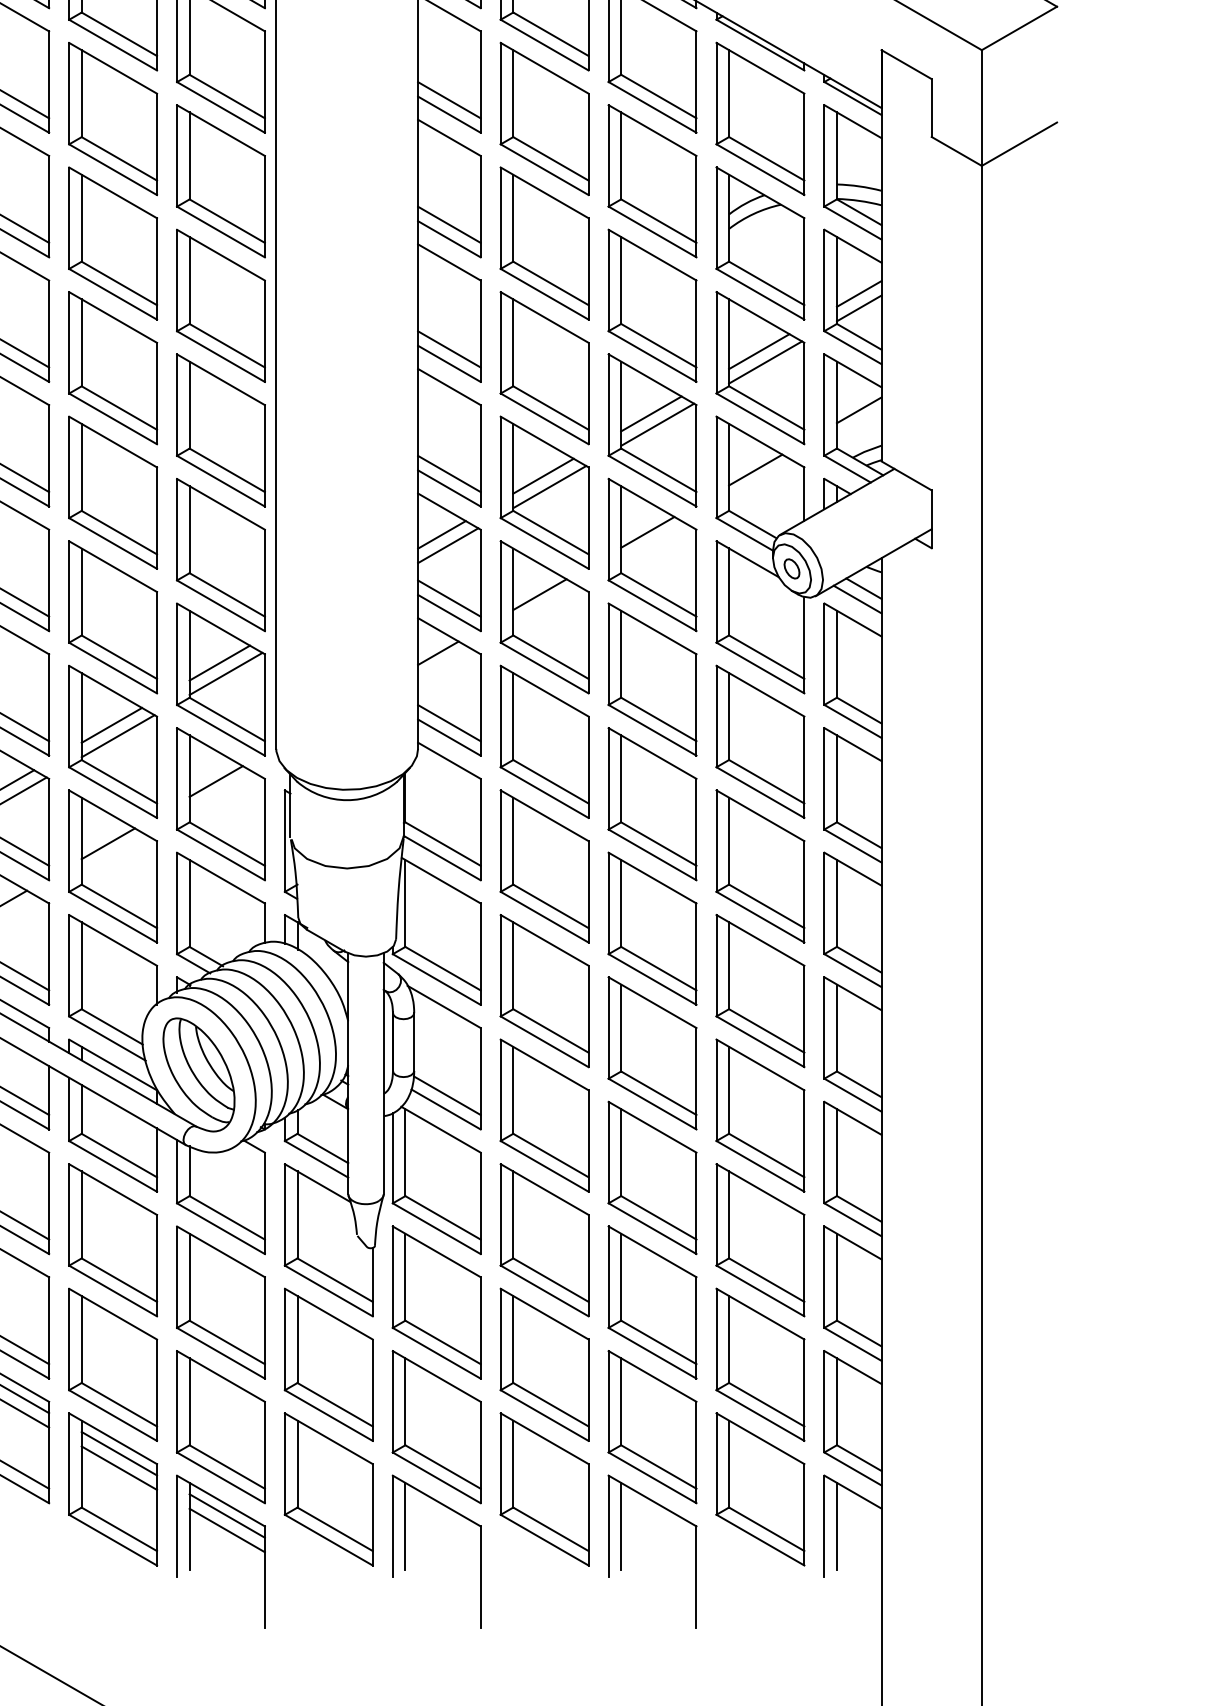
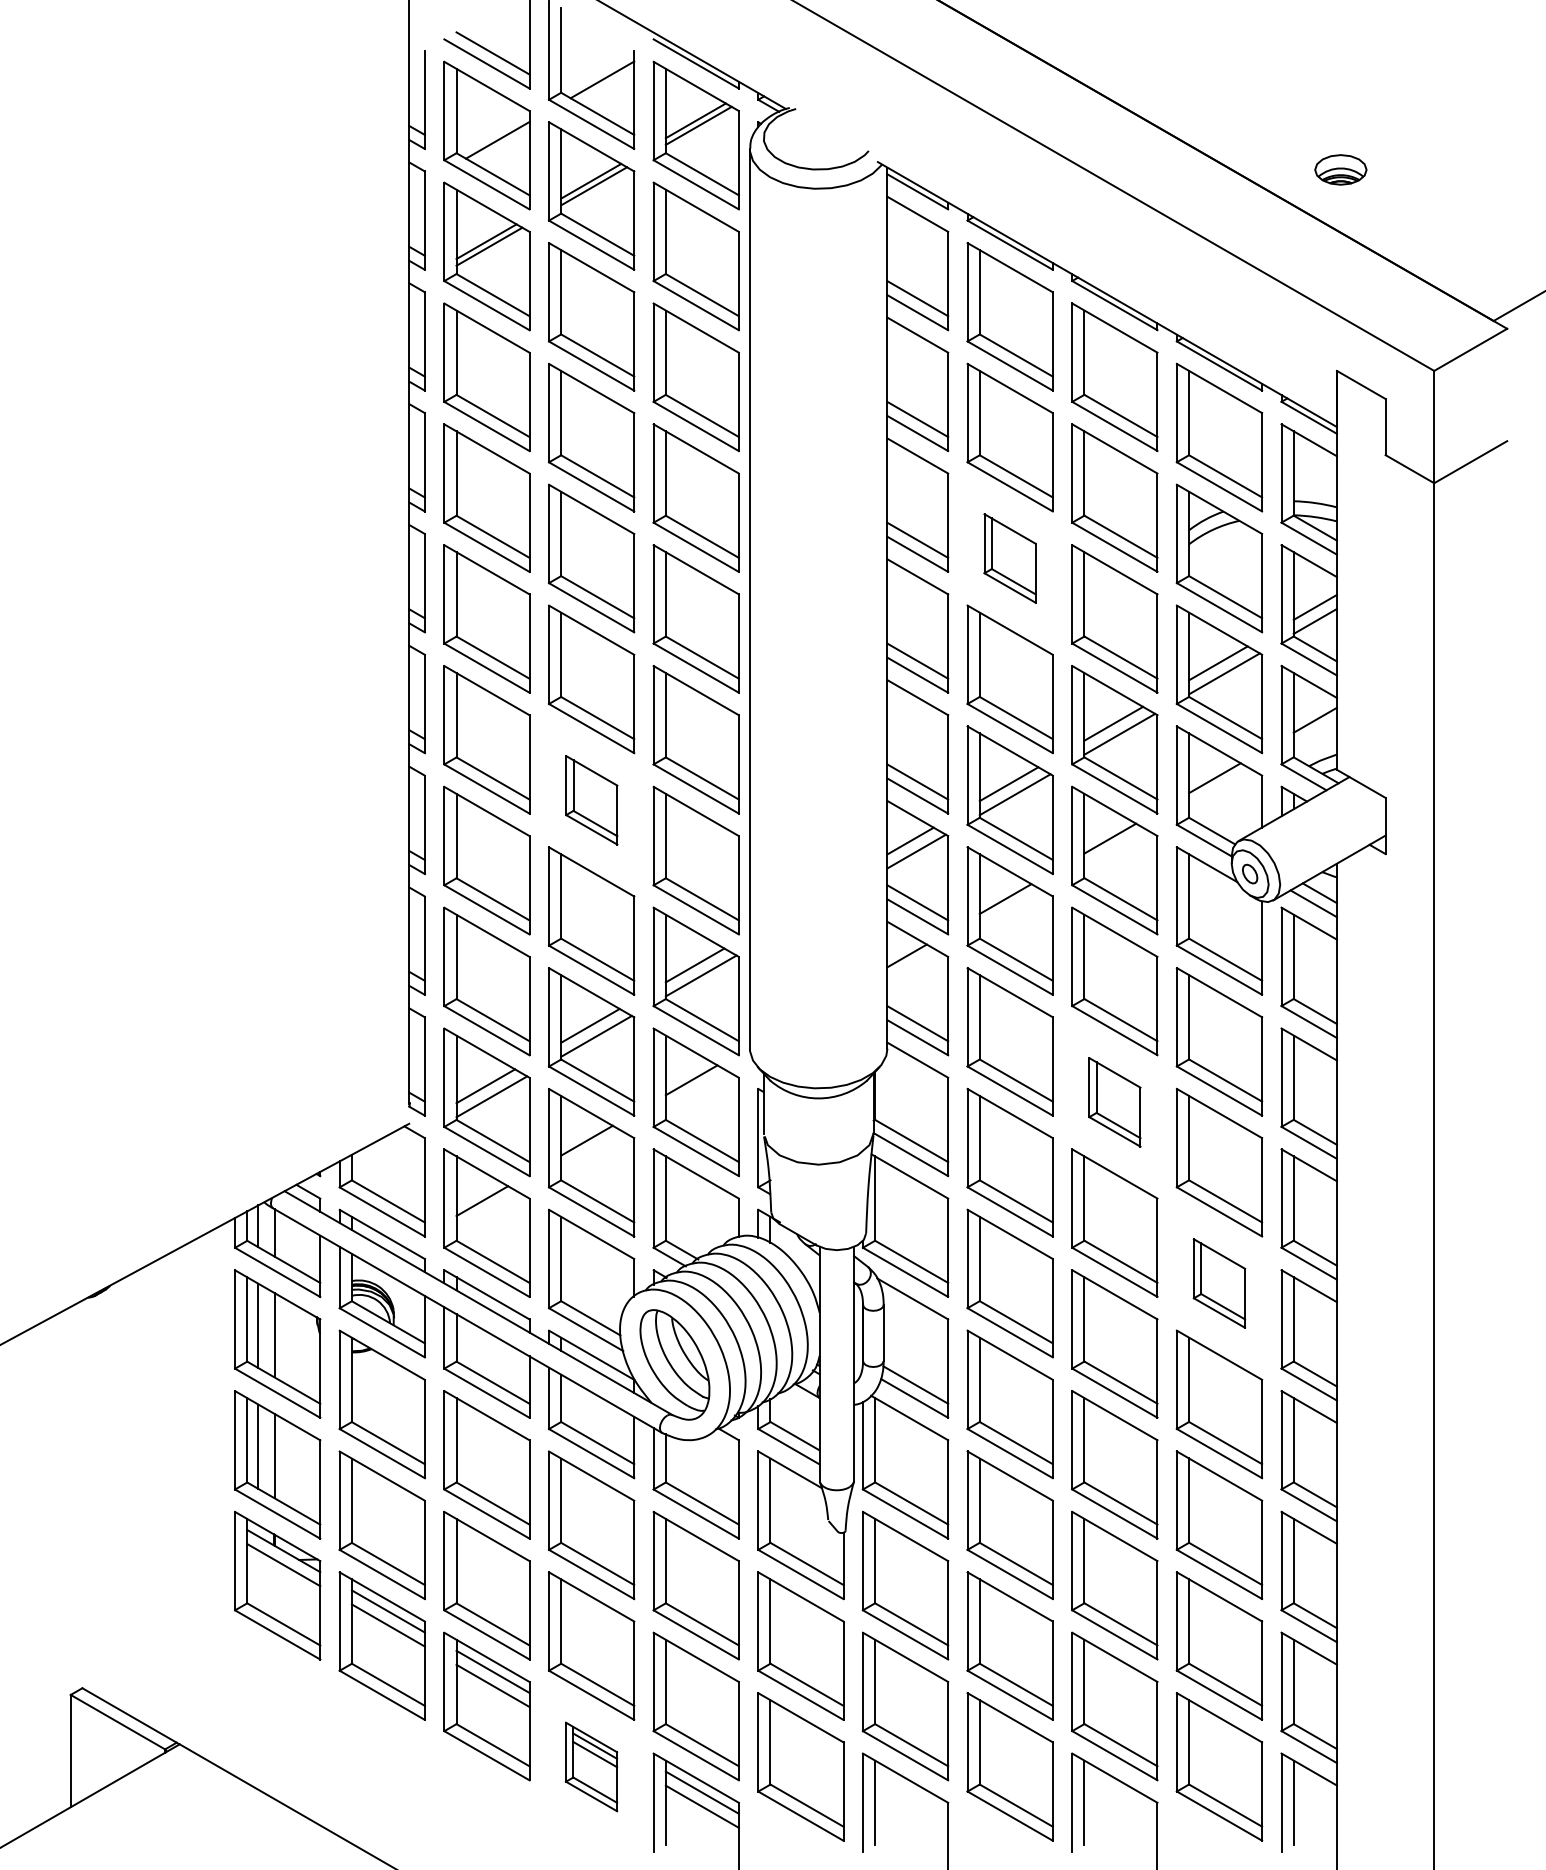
part: (543, 243) -> (1009, 558), size x0.6
part: (112, 493) -> (591, 800), size x0.6
part: (652, 804) -> (1114, 1102), size x0.6
part: (760, 991) -> (1219, 1283), size x0.6
part: (112, 1488) -> (591, 1766), size x0.6

